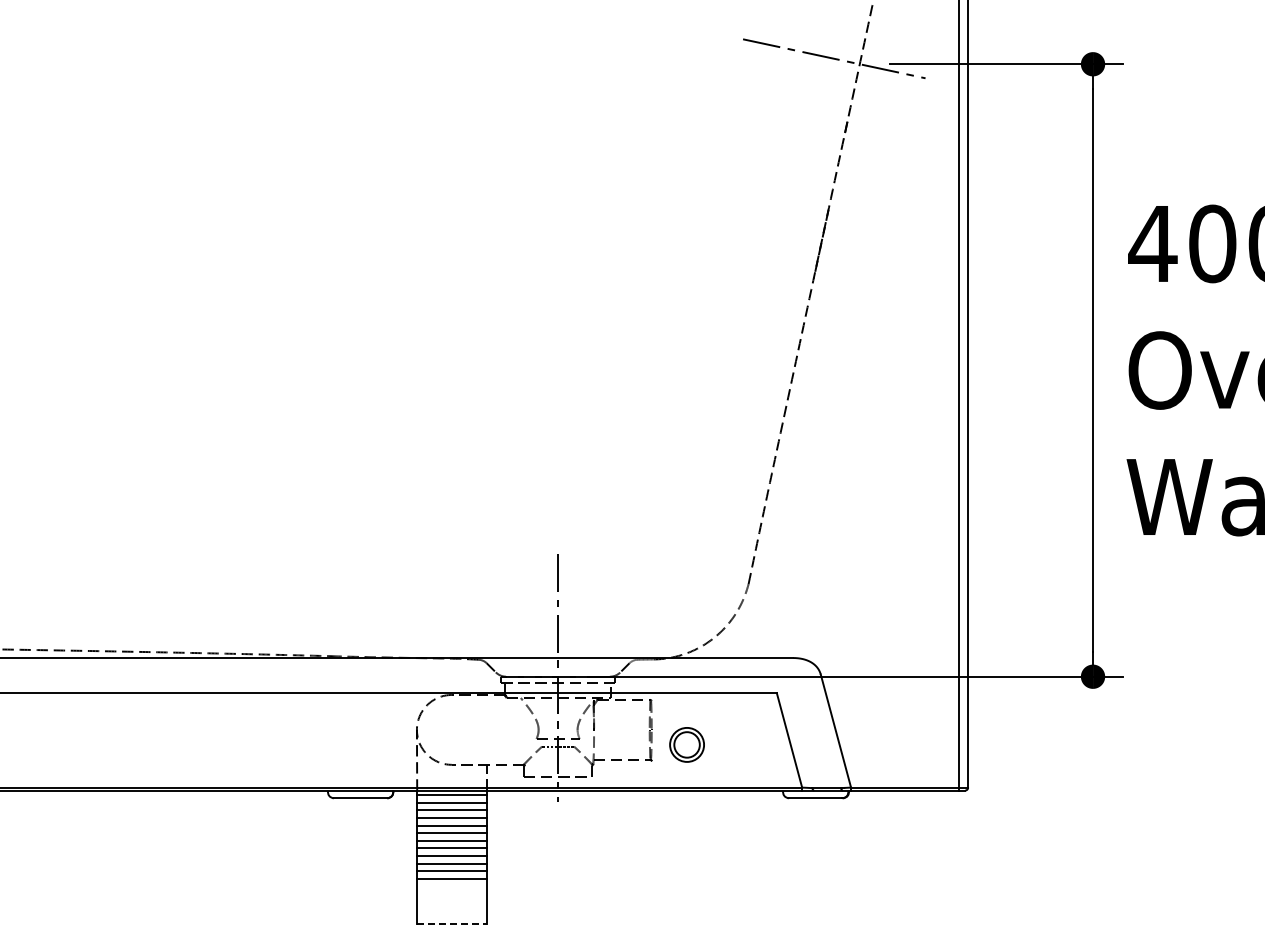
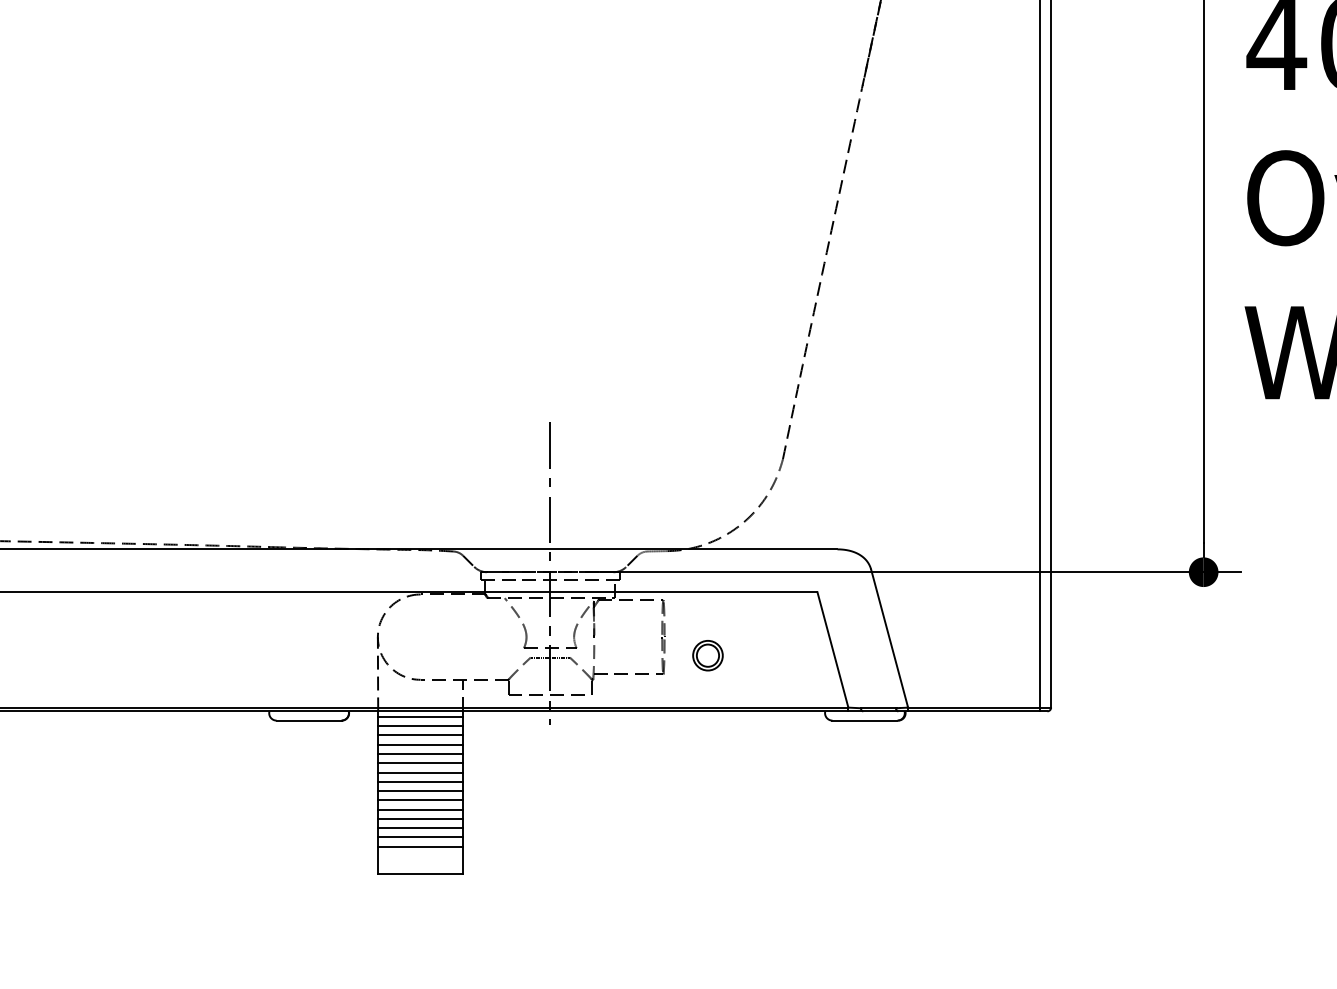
part: (687, 745) -> (708, 656), size x0.71
line: (451, 886) -> (420, 828), added
line: (451, 893) -> (420, 836), added
line: (451, 901) -> (420, 846), added
line: (451, 923) -> (420, 873), dashed -> solid

